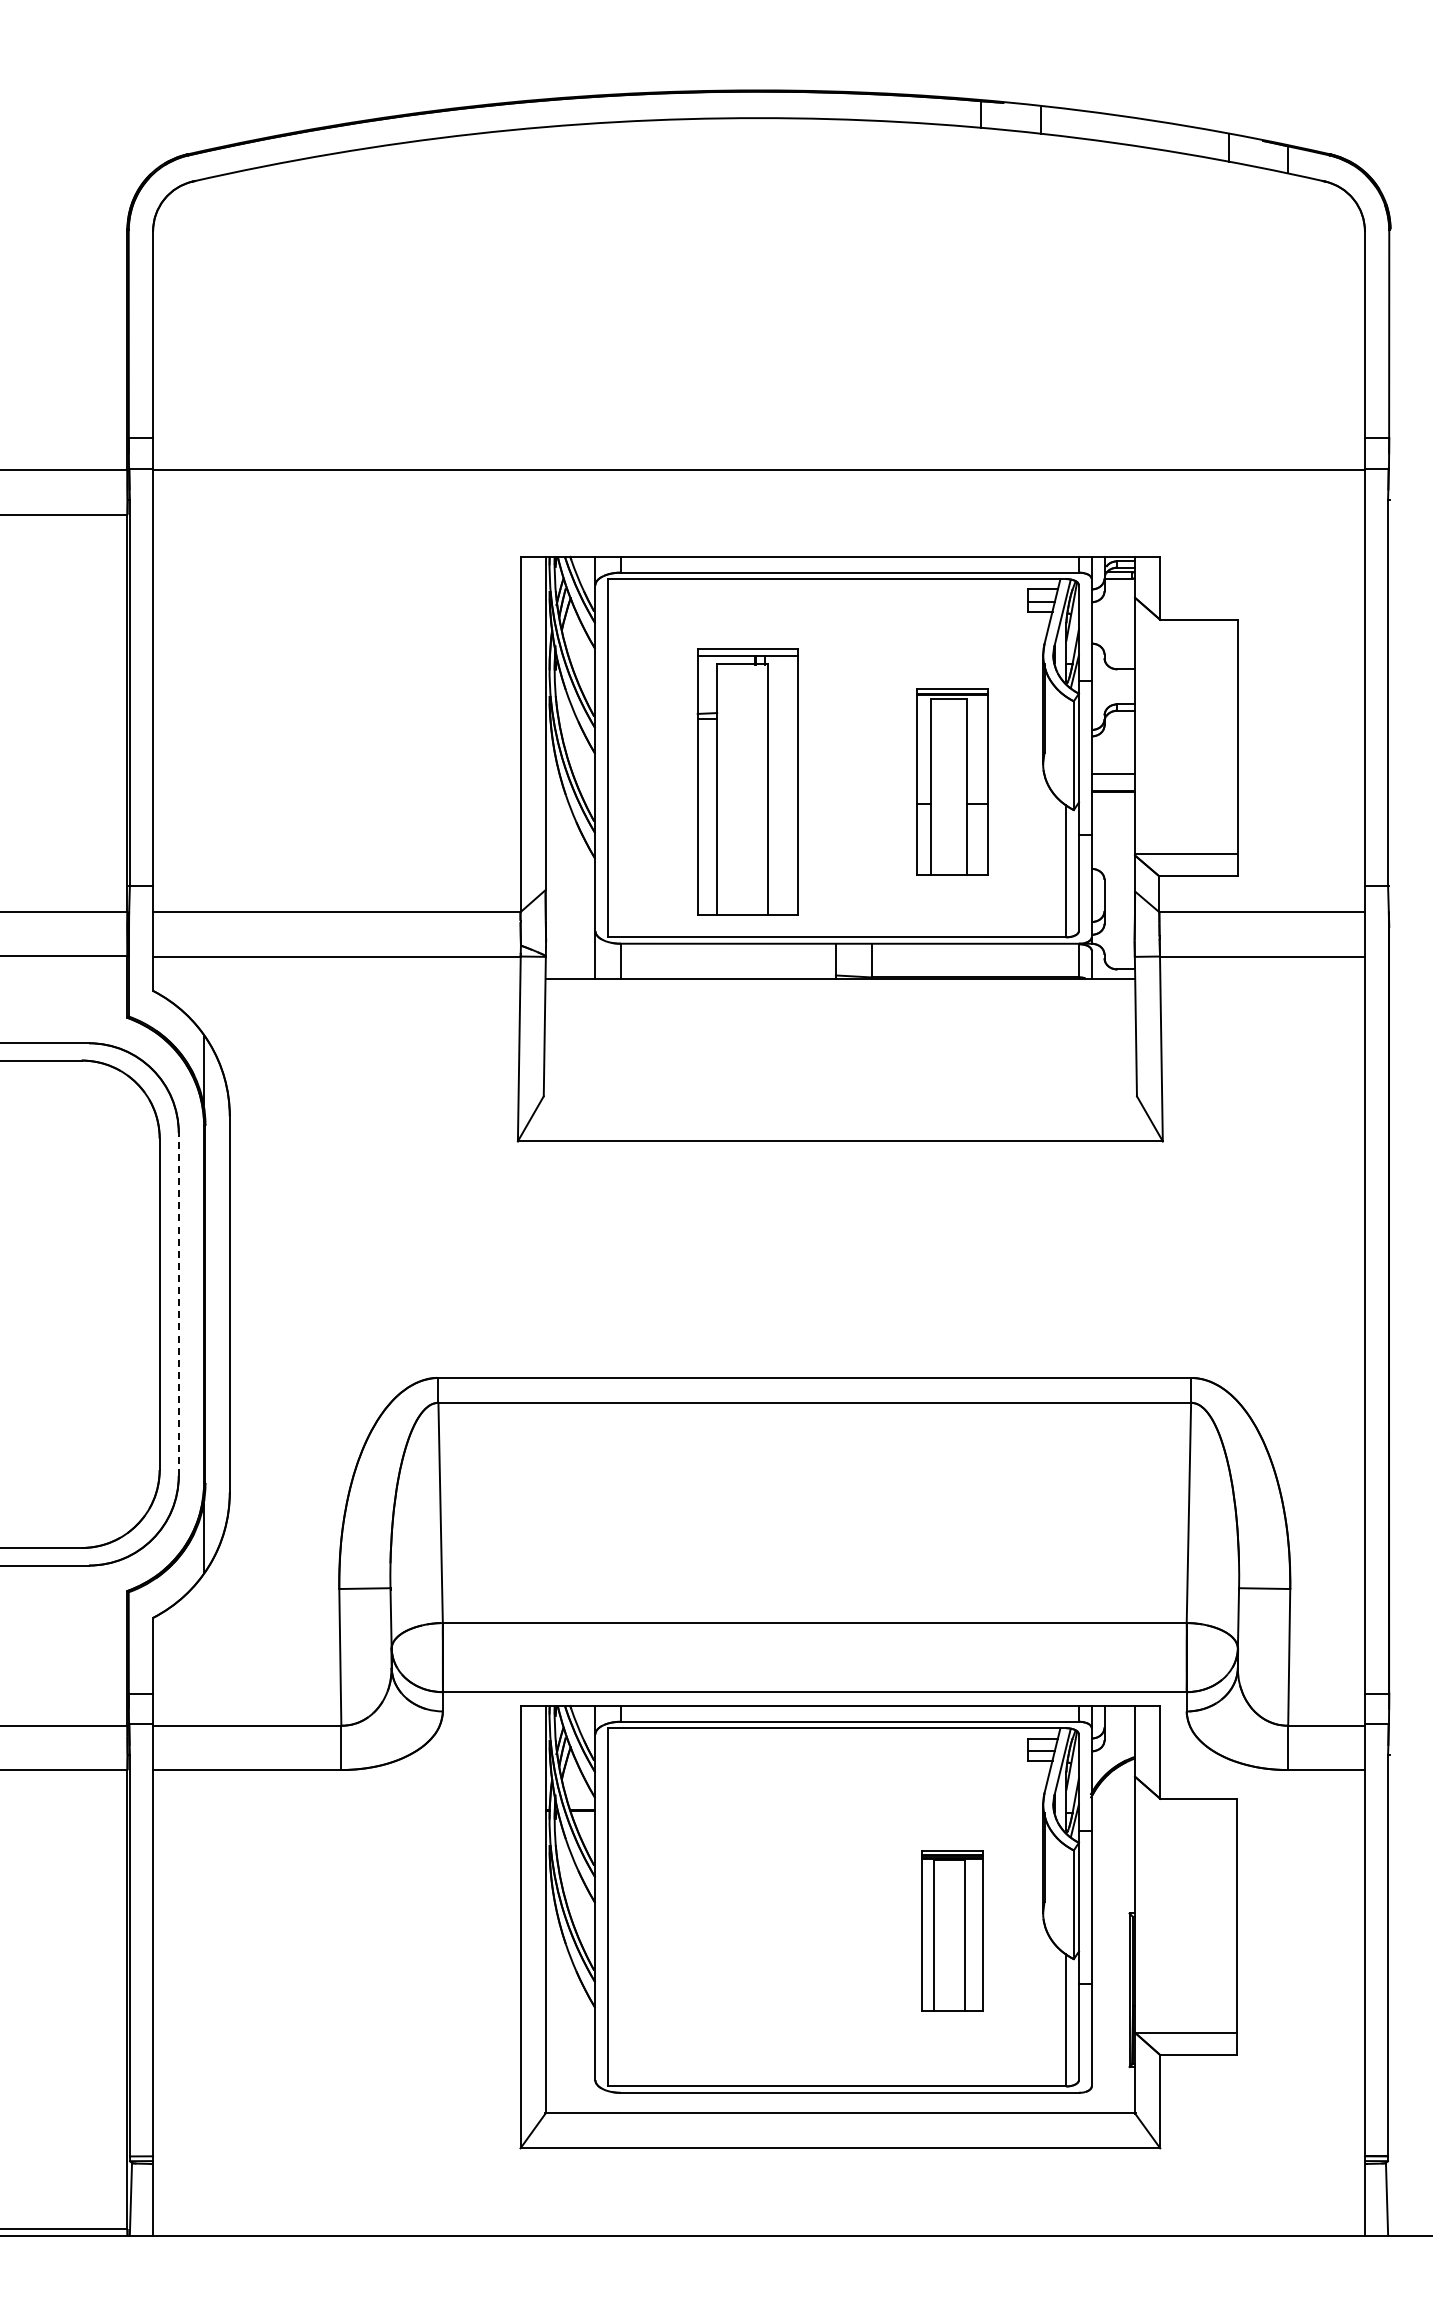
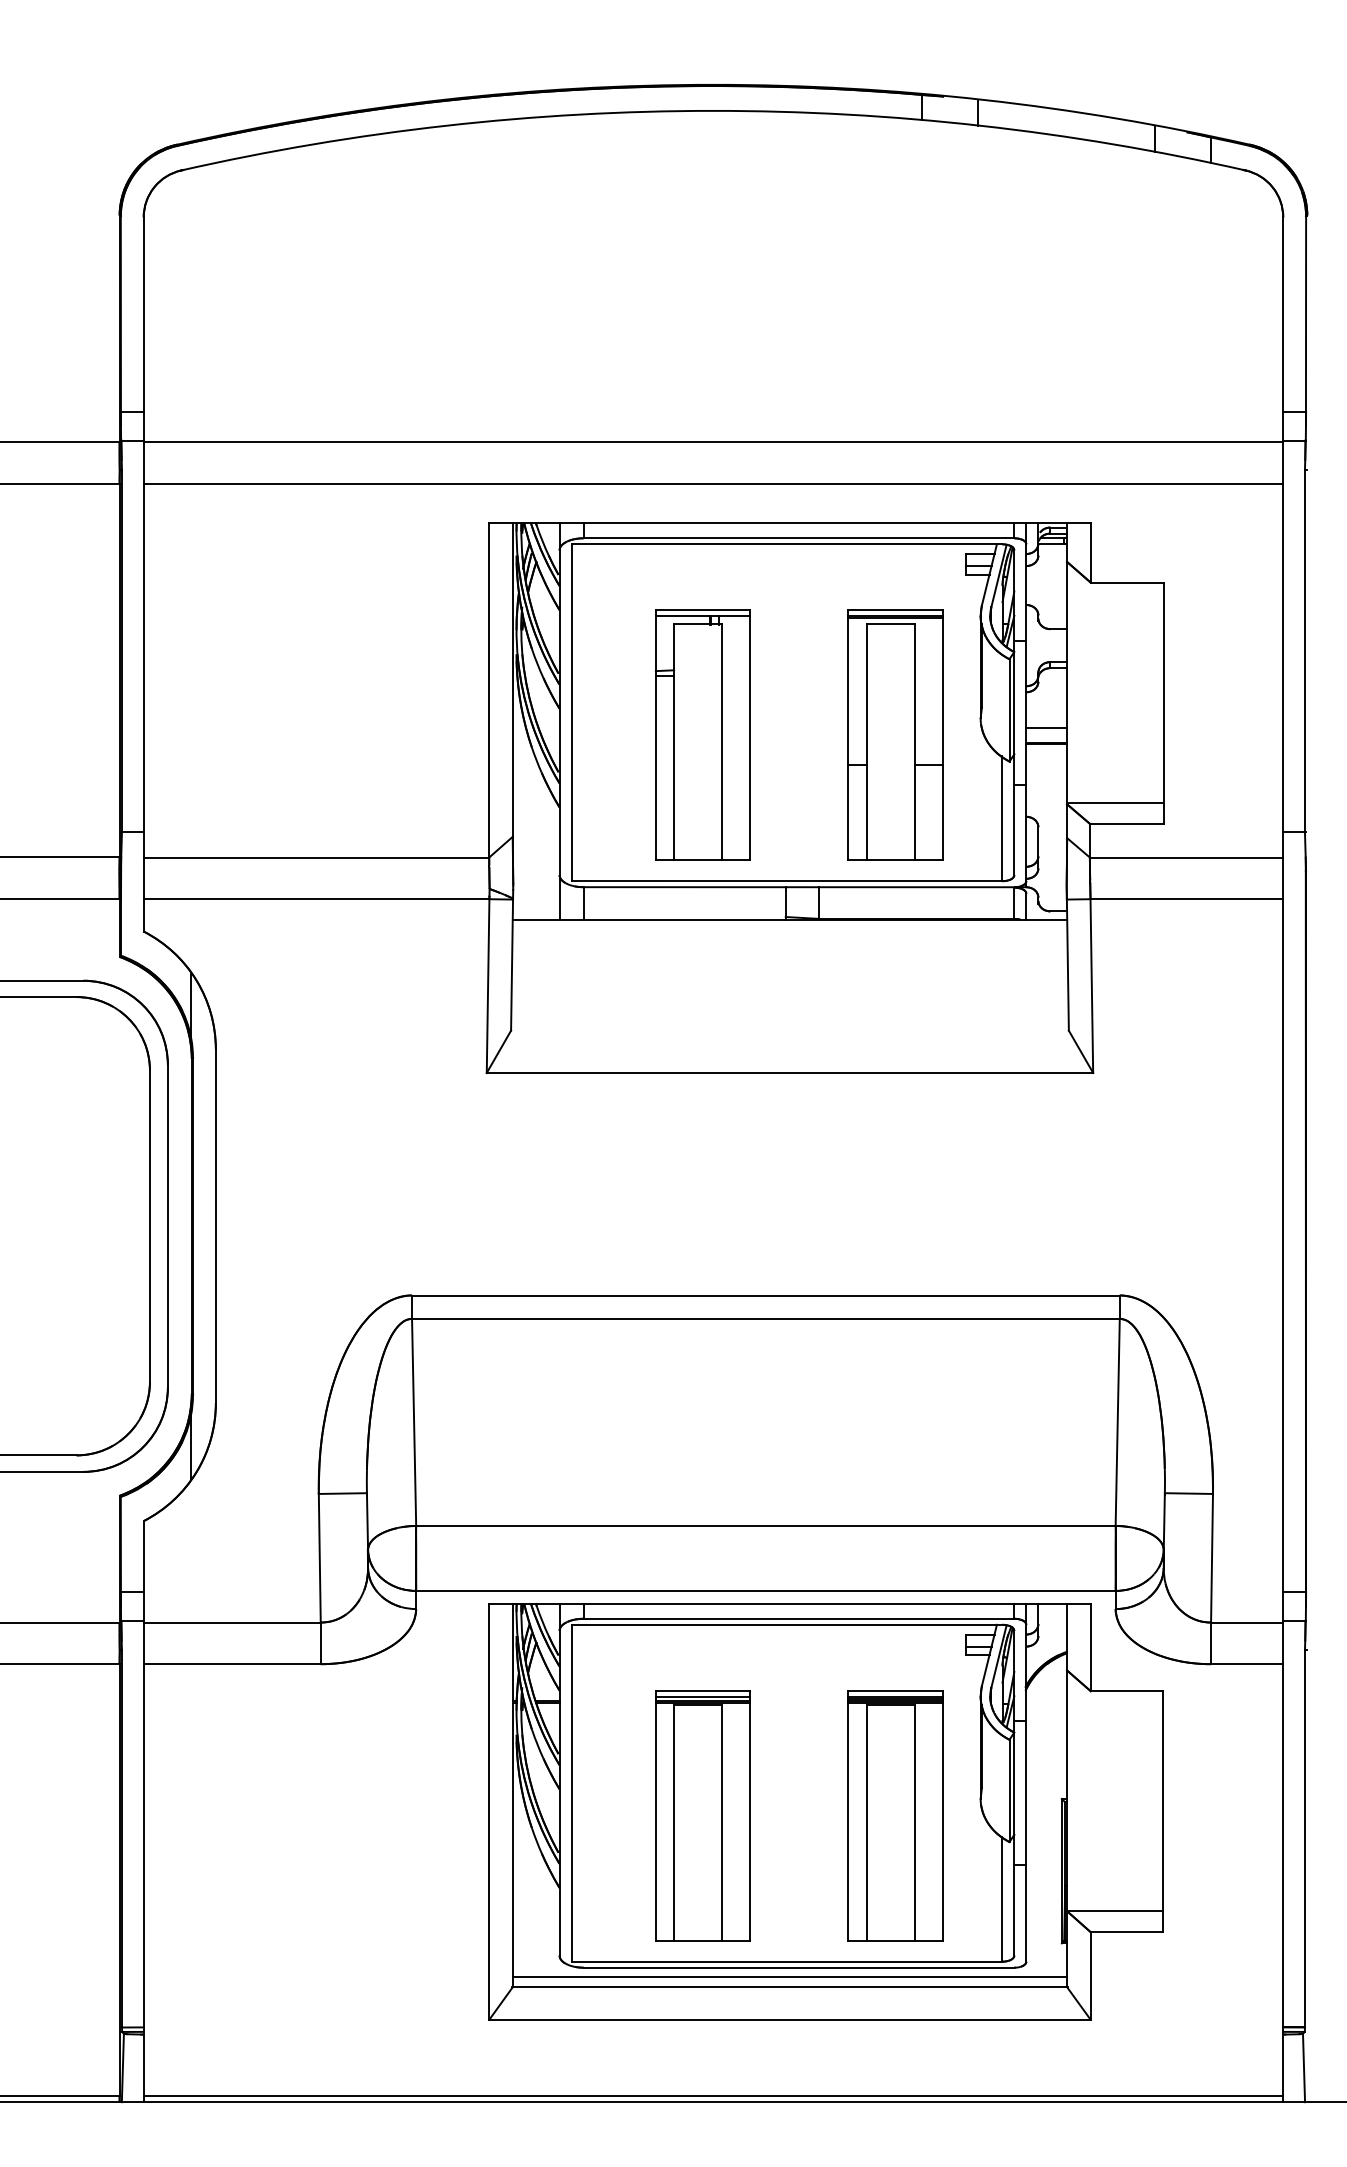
line: (758, 514) -> (712, 483), added
part: (952, 781) -> (895, 734), size x1.43
line: (178, 1303) -> (167, 1225), dashed -> solid
part: (747, 1930) -> (702, 1815), added
part: (952, 1930) -> (895, 1815), size x1.67
line: (840, 2102) -> (790, 1976), added
line: (758, 2229) -> (712, 2096), added

